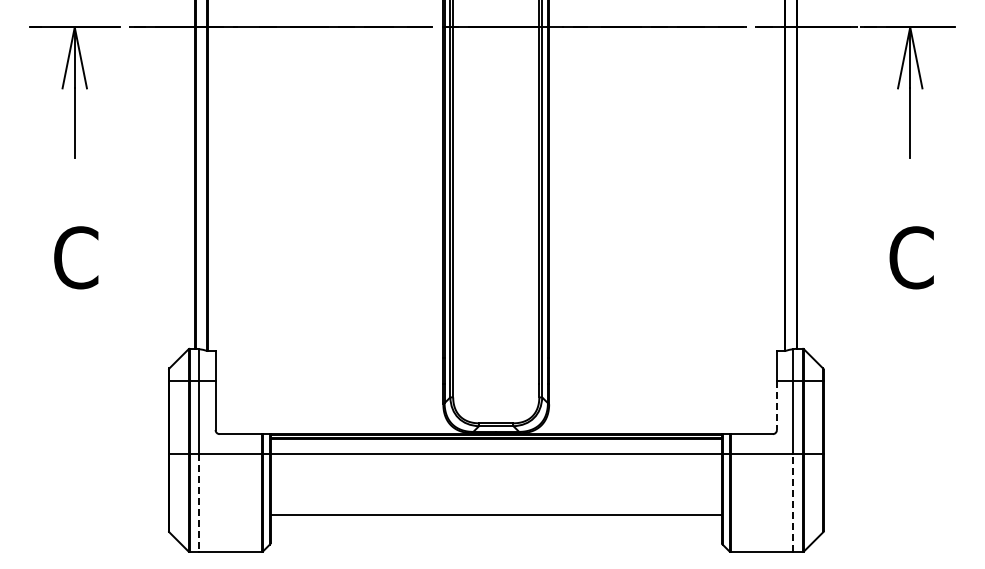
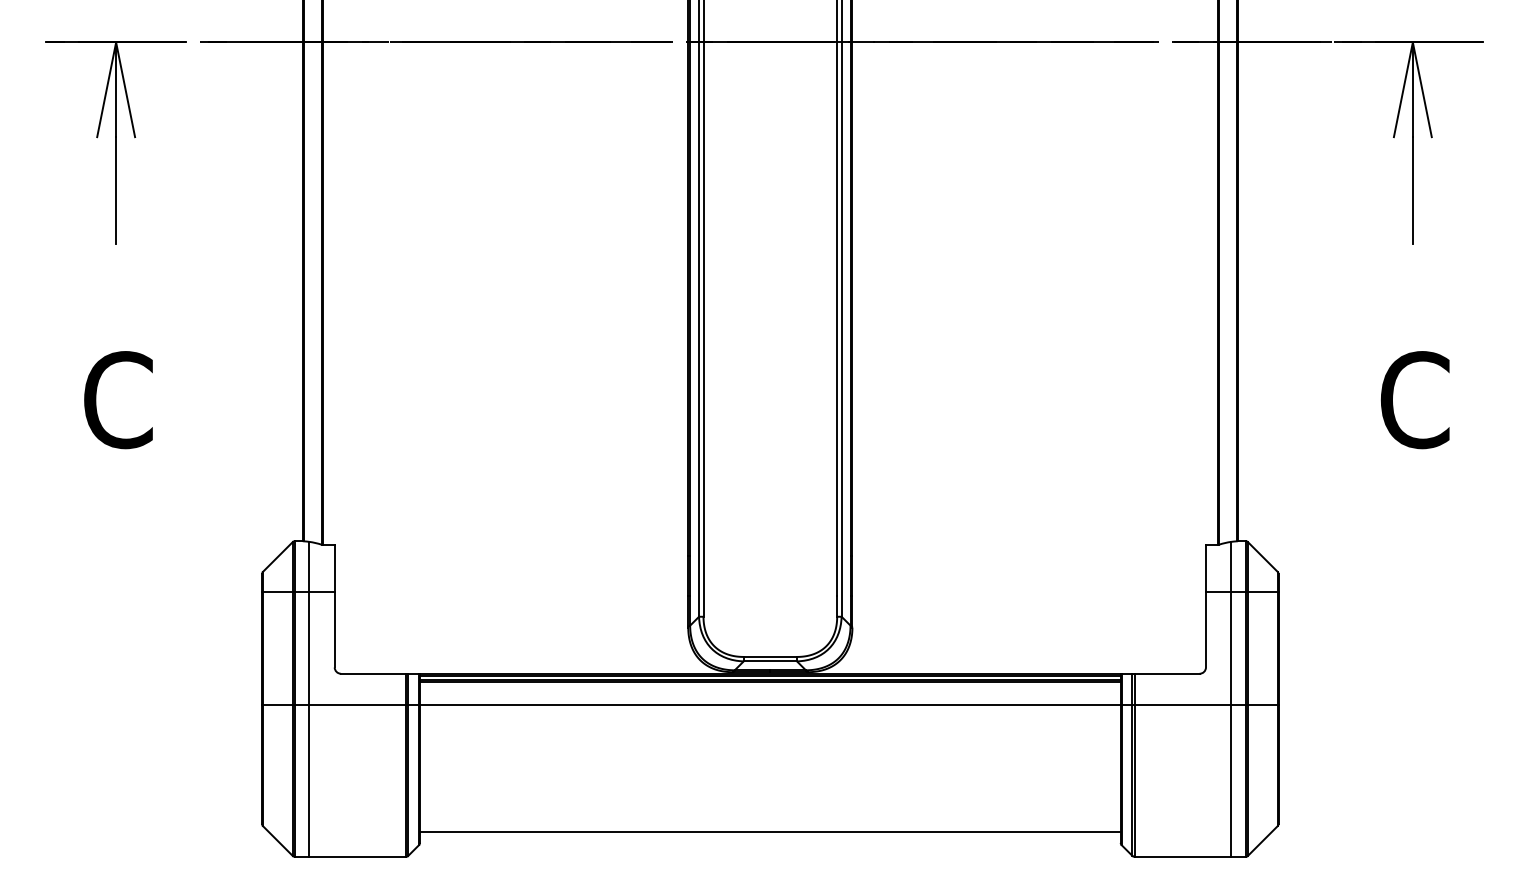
line: (776, 406) -> (1205, 630), dashed -> solid
line: (199, 503) -> (309, 781), dashed -> solid
line: (793, 503) -> (1231, 781), dashed -> solid
line: (496, 514) -> (770, 831), moved

